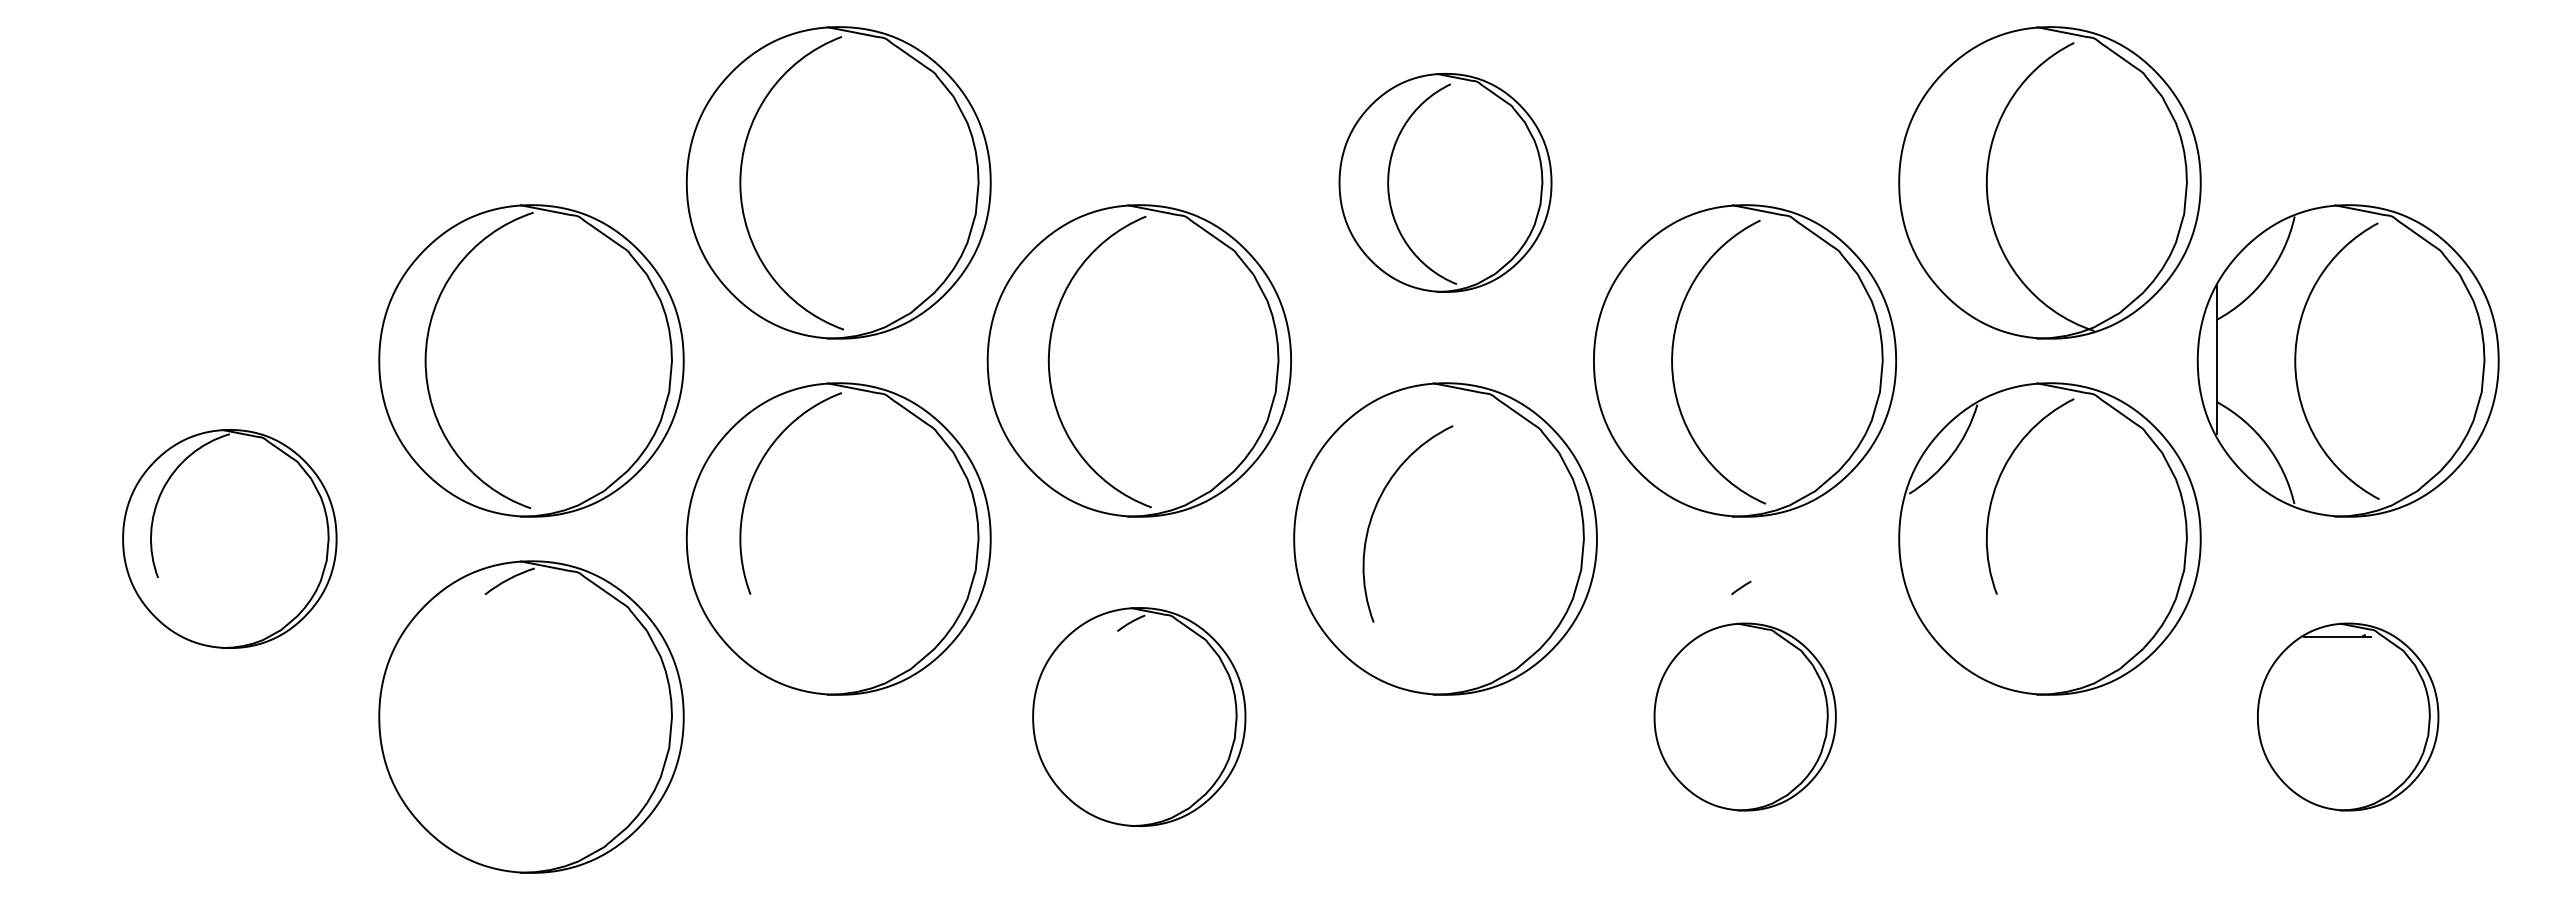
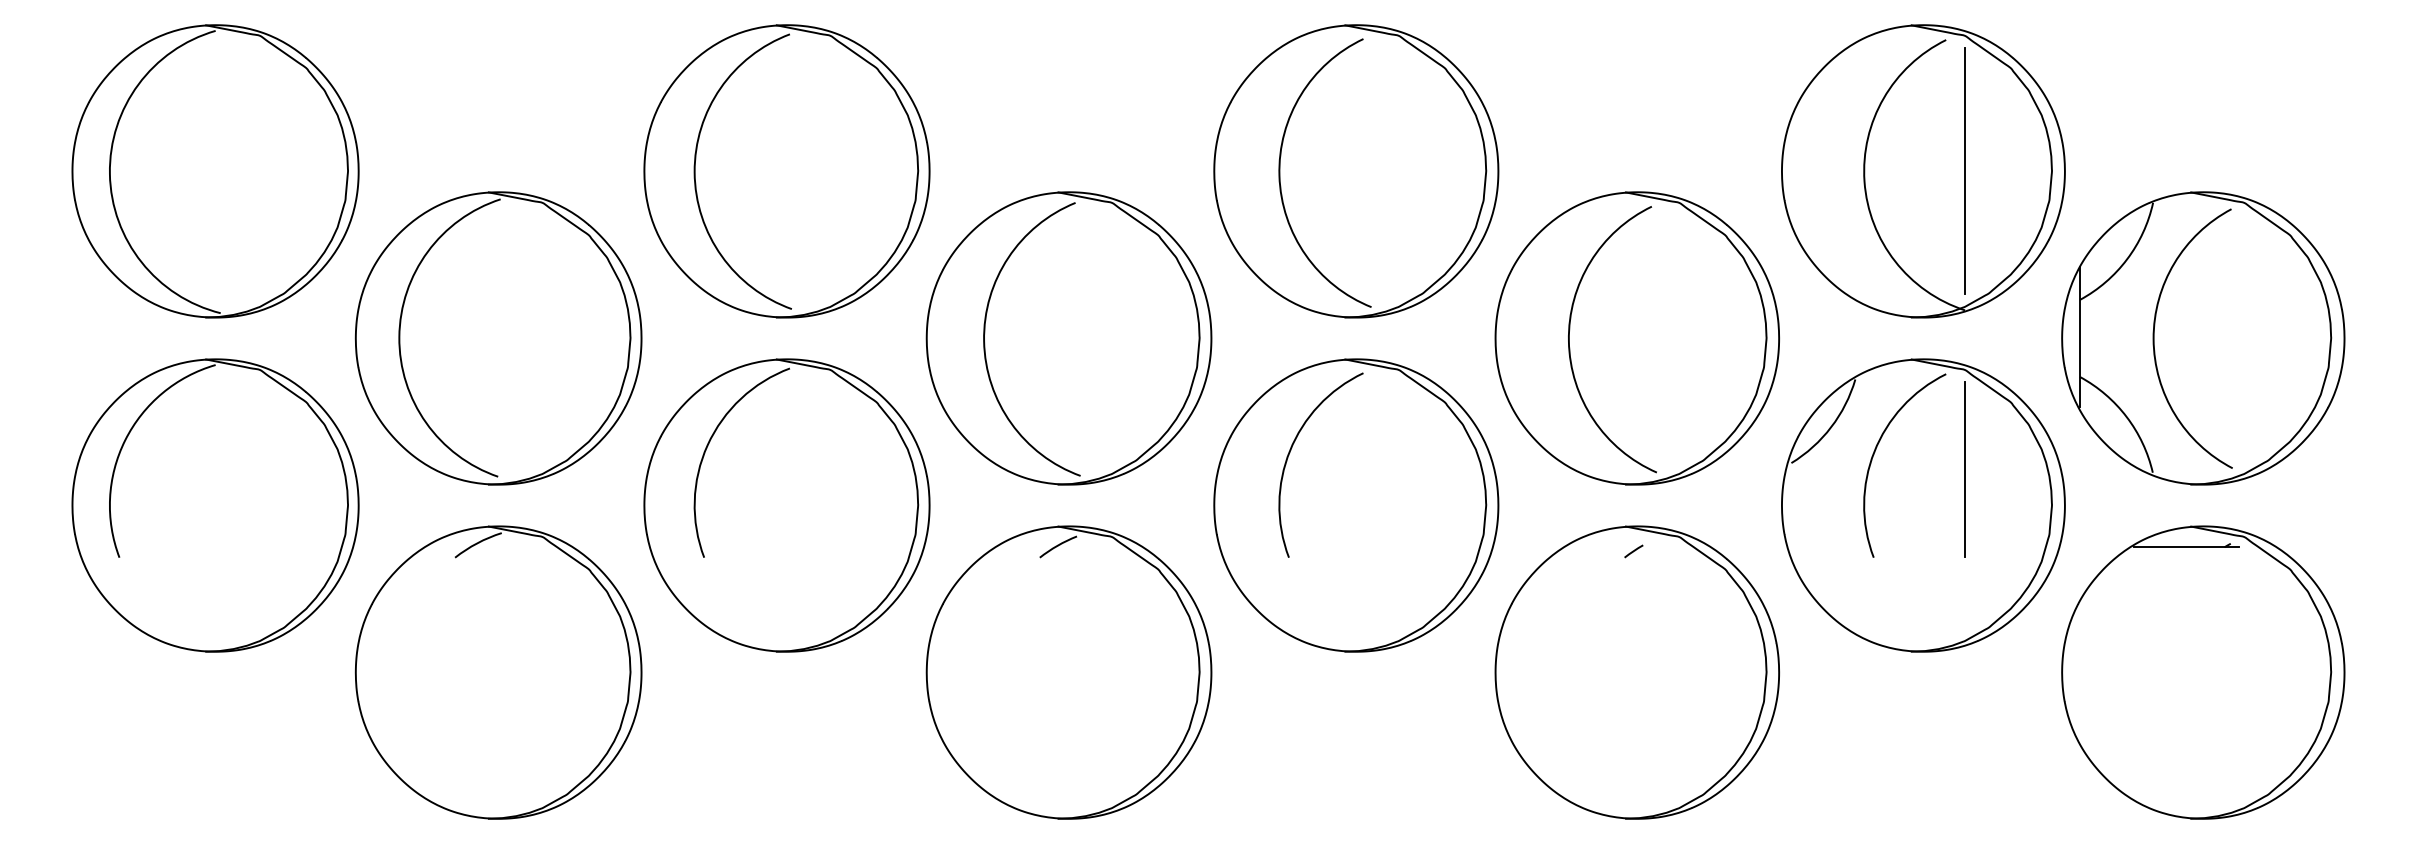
part: (229, 182) -> (215, 171), added
part: (1445, 182) -> (1356, 171), size x1.43
line: (2094, 182) -> (1965, 171), added
line: (2094, 500) -> (1965, 469), added
arc: (1376, 508) -> (1291, 450), moved
part: (229, 538) -> (215, 505), size x1.43
part: (1138, 716) -> (1068, 672), size x1.43
part: (1745, 716) -> (1637, 672), size x1.67
part: (2347, 716) -> (2202, 672), size x1.67

